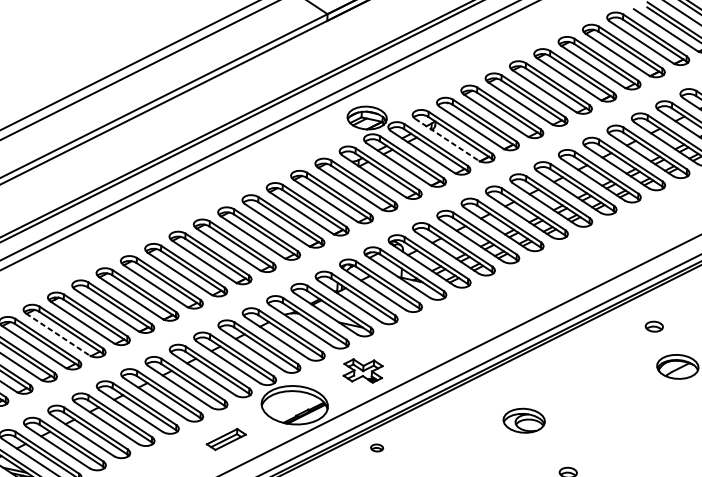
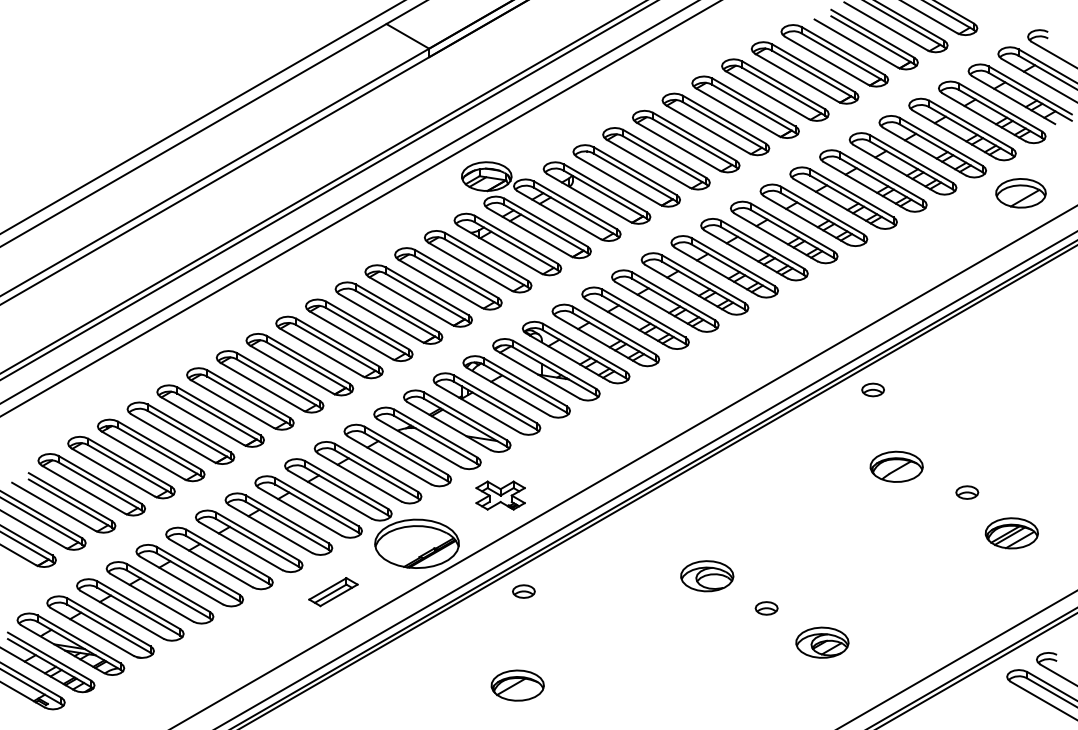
line: (446, 139) -> (588, 197), dashed -> solid
part: (653, 326) -> (872, 389), moved
line: (58, 334) -> (113, 472), dashed -> solid
part: (524, 420) -> (707, 576), moved
part: (376, 447) -> (523, 591), size x1.43

